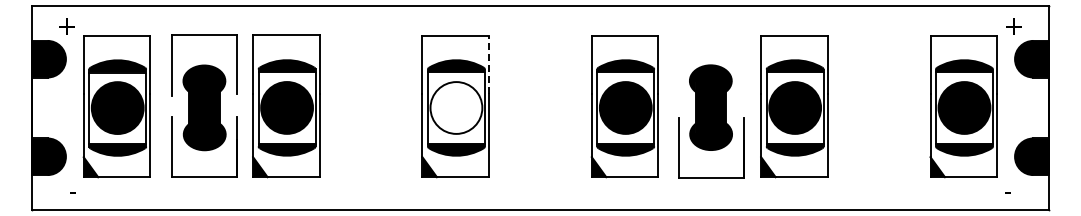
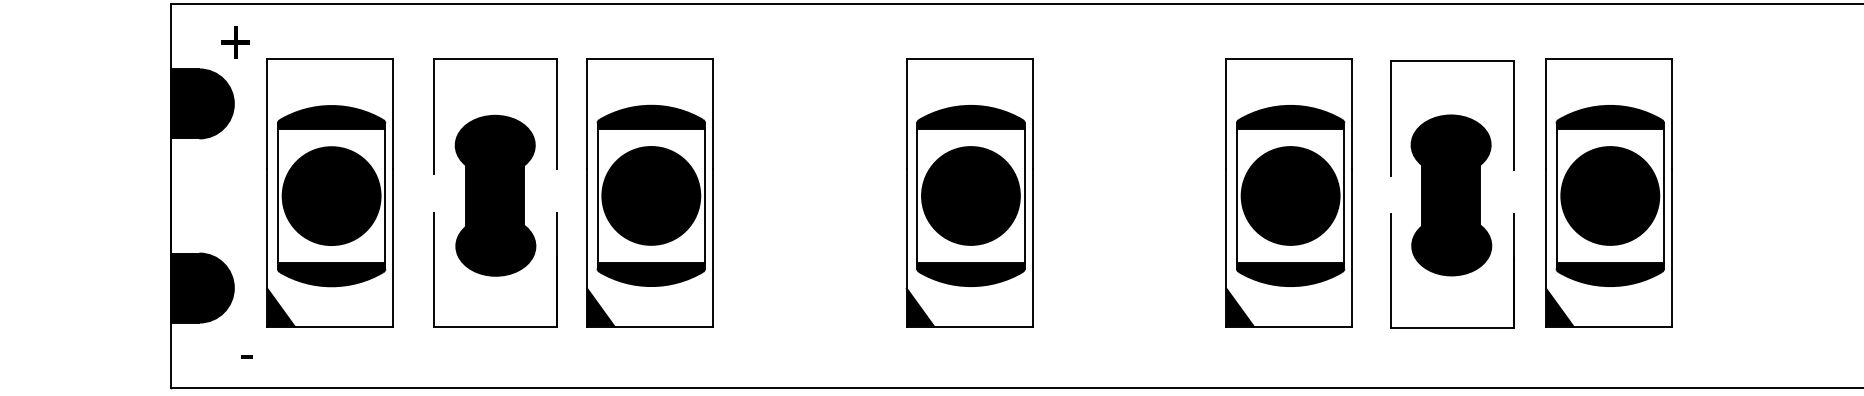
part: (711, 36) -> (1452, 61), added
line: (489, 64) -> (1033, 113), dashed -> solid
fill: (456, 107) -> (971, 195), added

